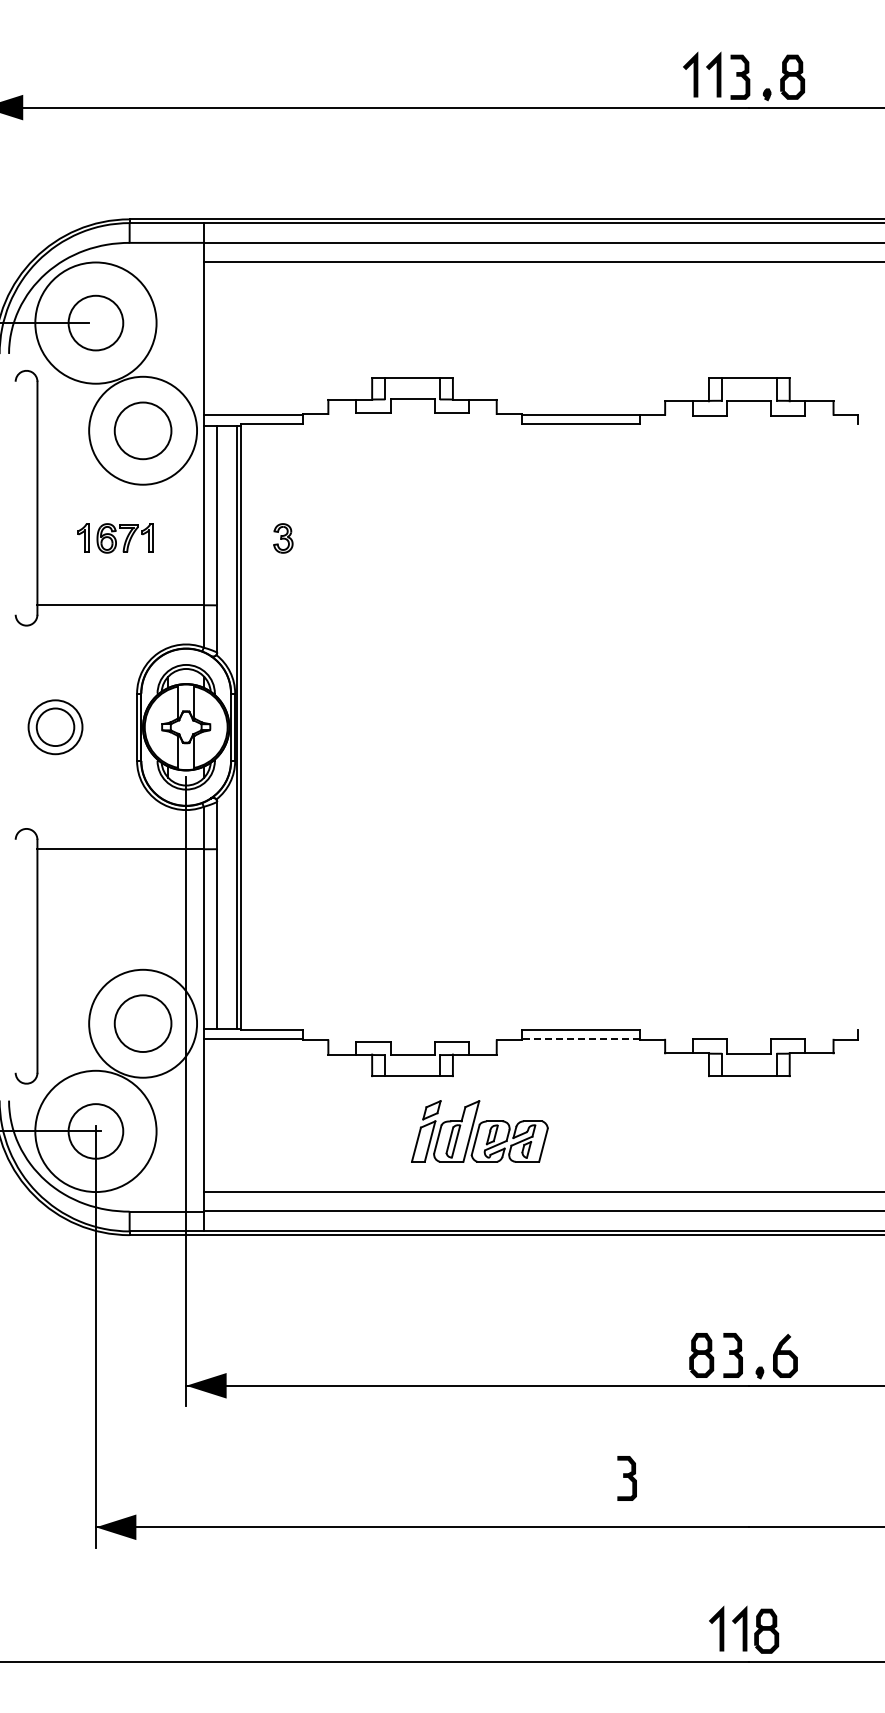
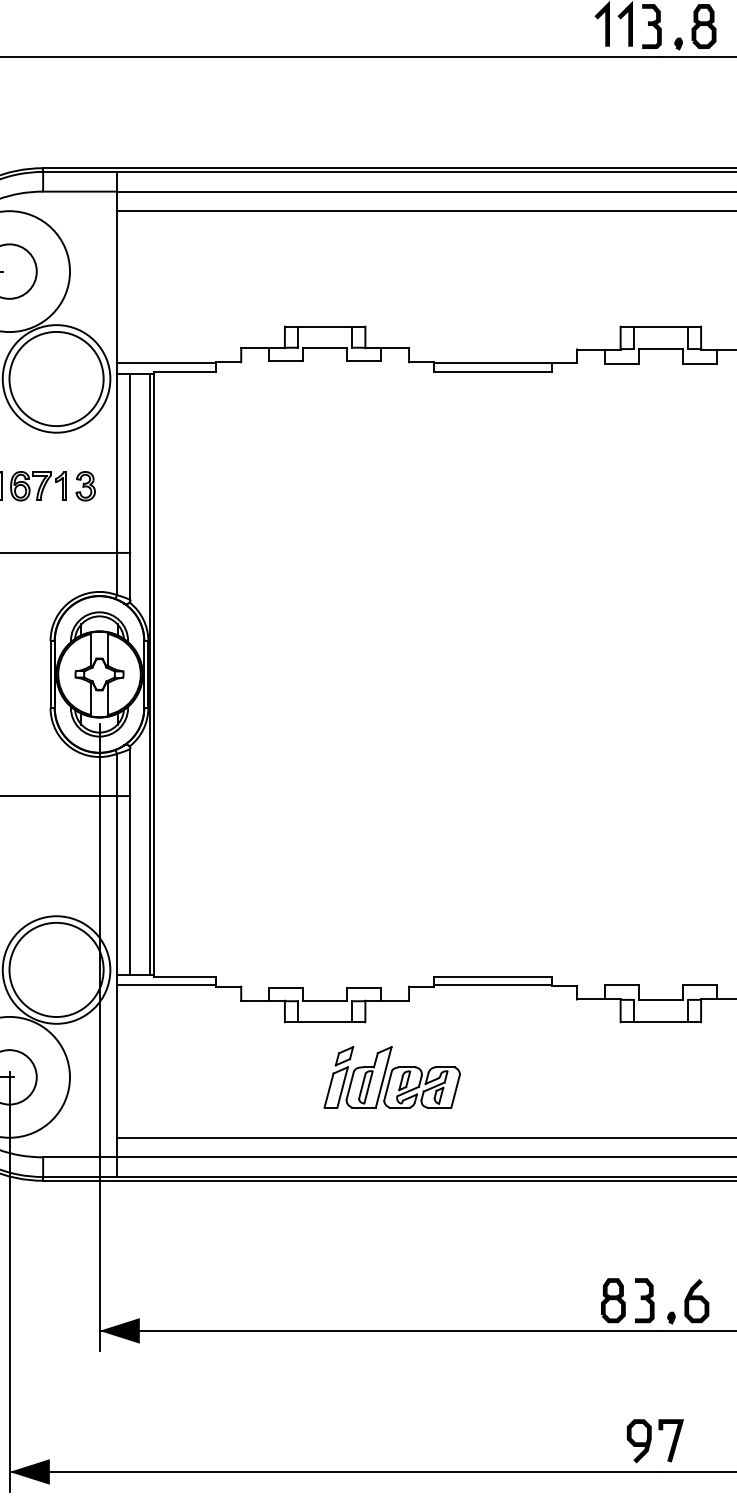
circle: (142, 430) -> (55, 378), size x1.67
part: (283, 538) -> (85, 486), moved
circle: (142, 1023) -> (55, 969), size x1.67
line: (580, 1039) -> (492, 985), dashed -> solid
part: (626, 1478) -> (538, 1423), removed
part: (743, 1496) -> (655, 1441), added

